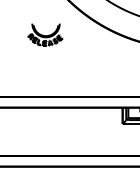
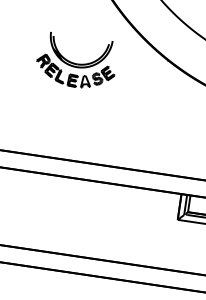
part: (45, 34) -> (77, 60), size x1.43

